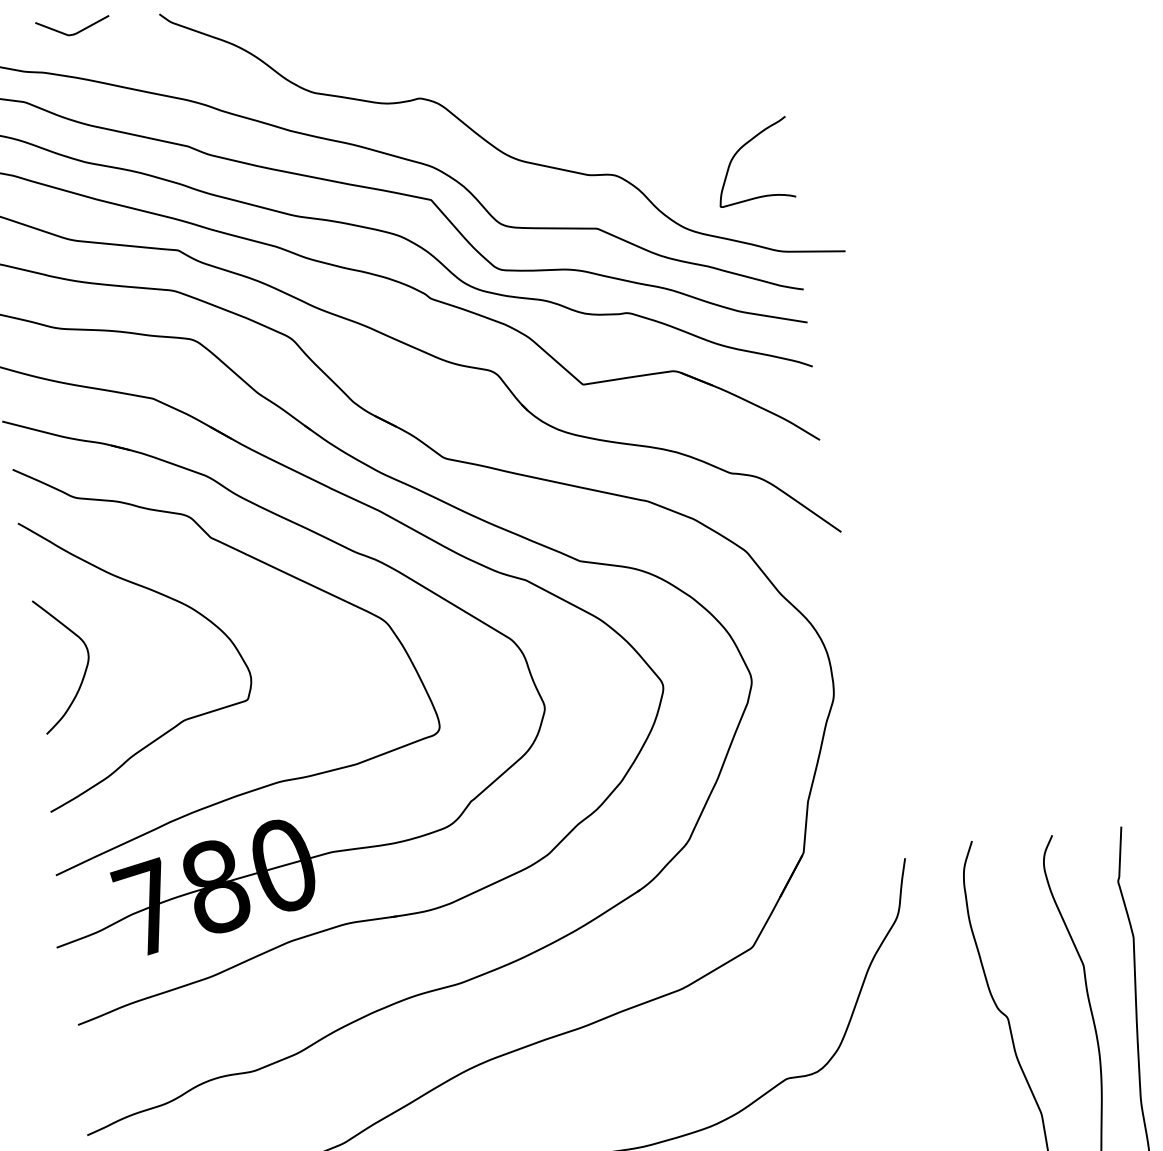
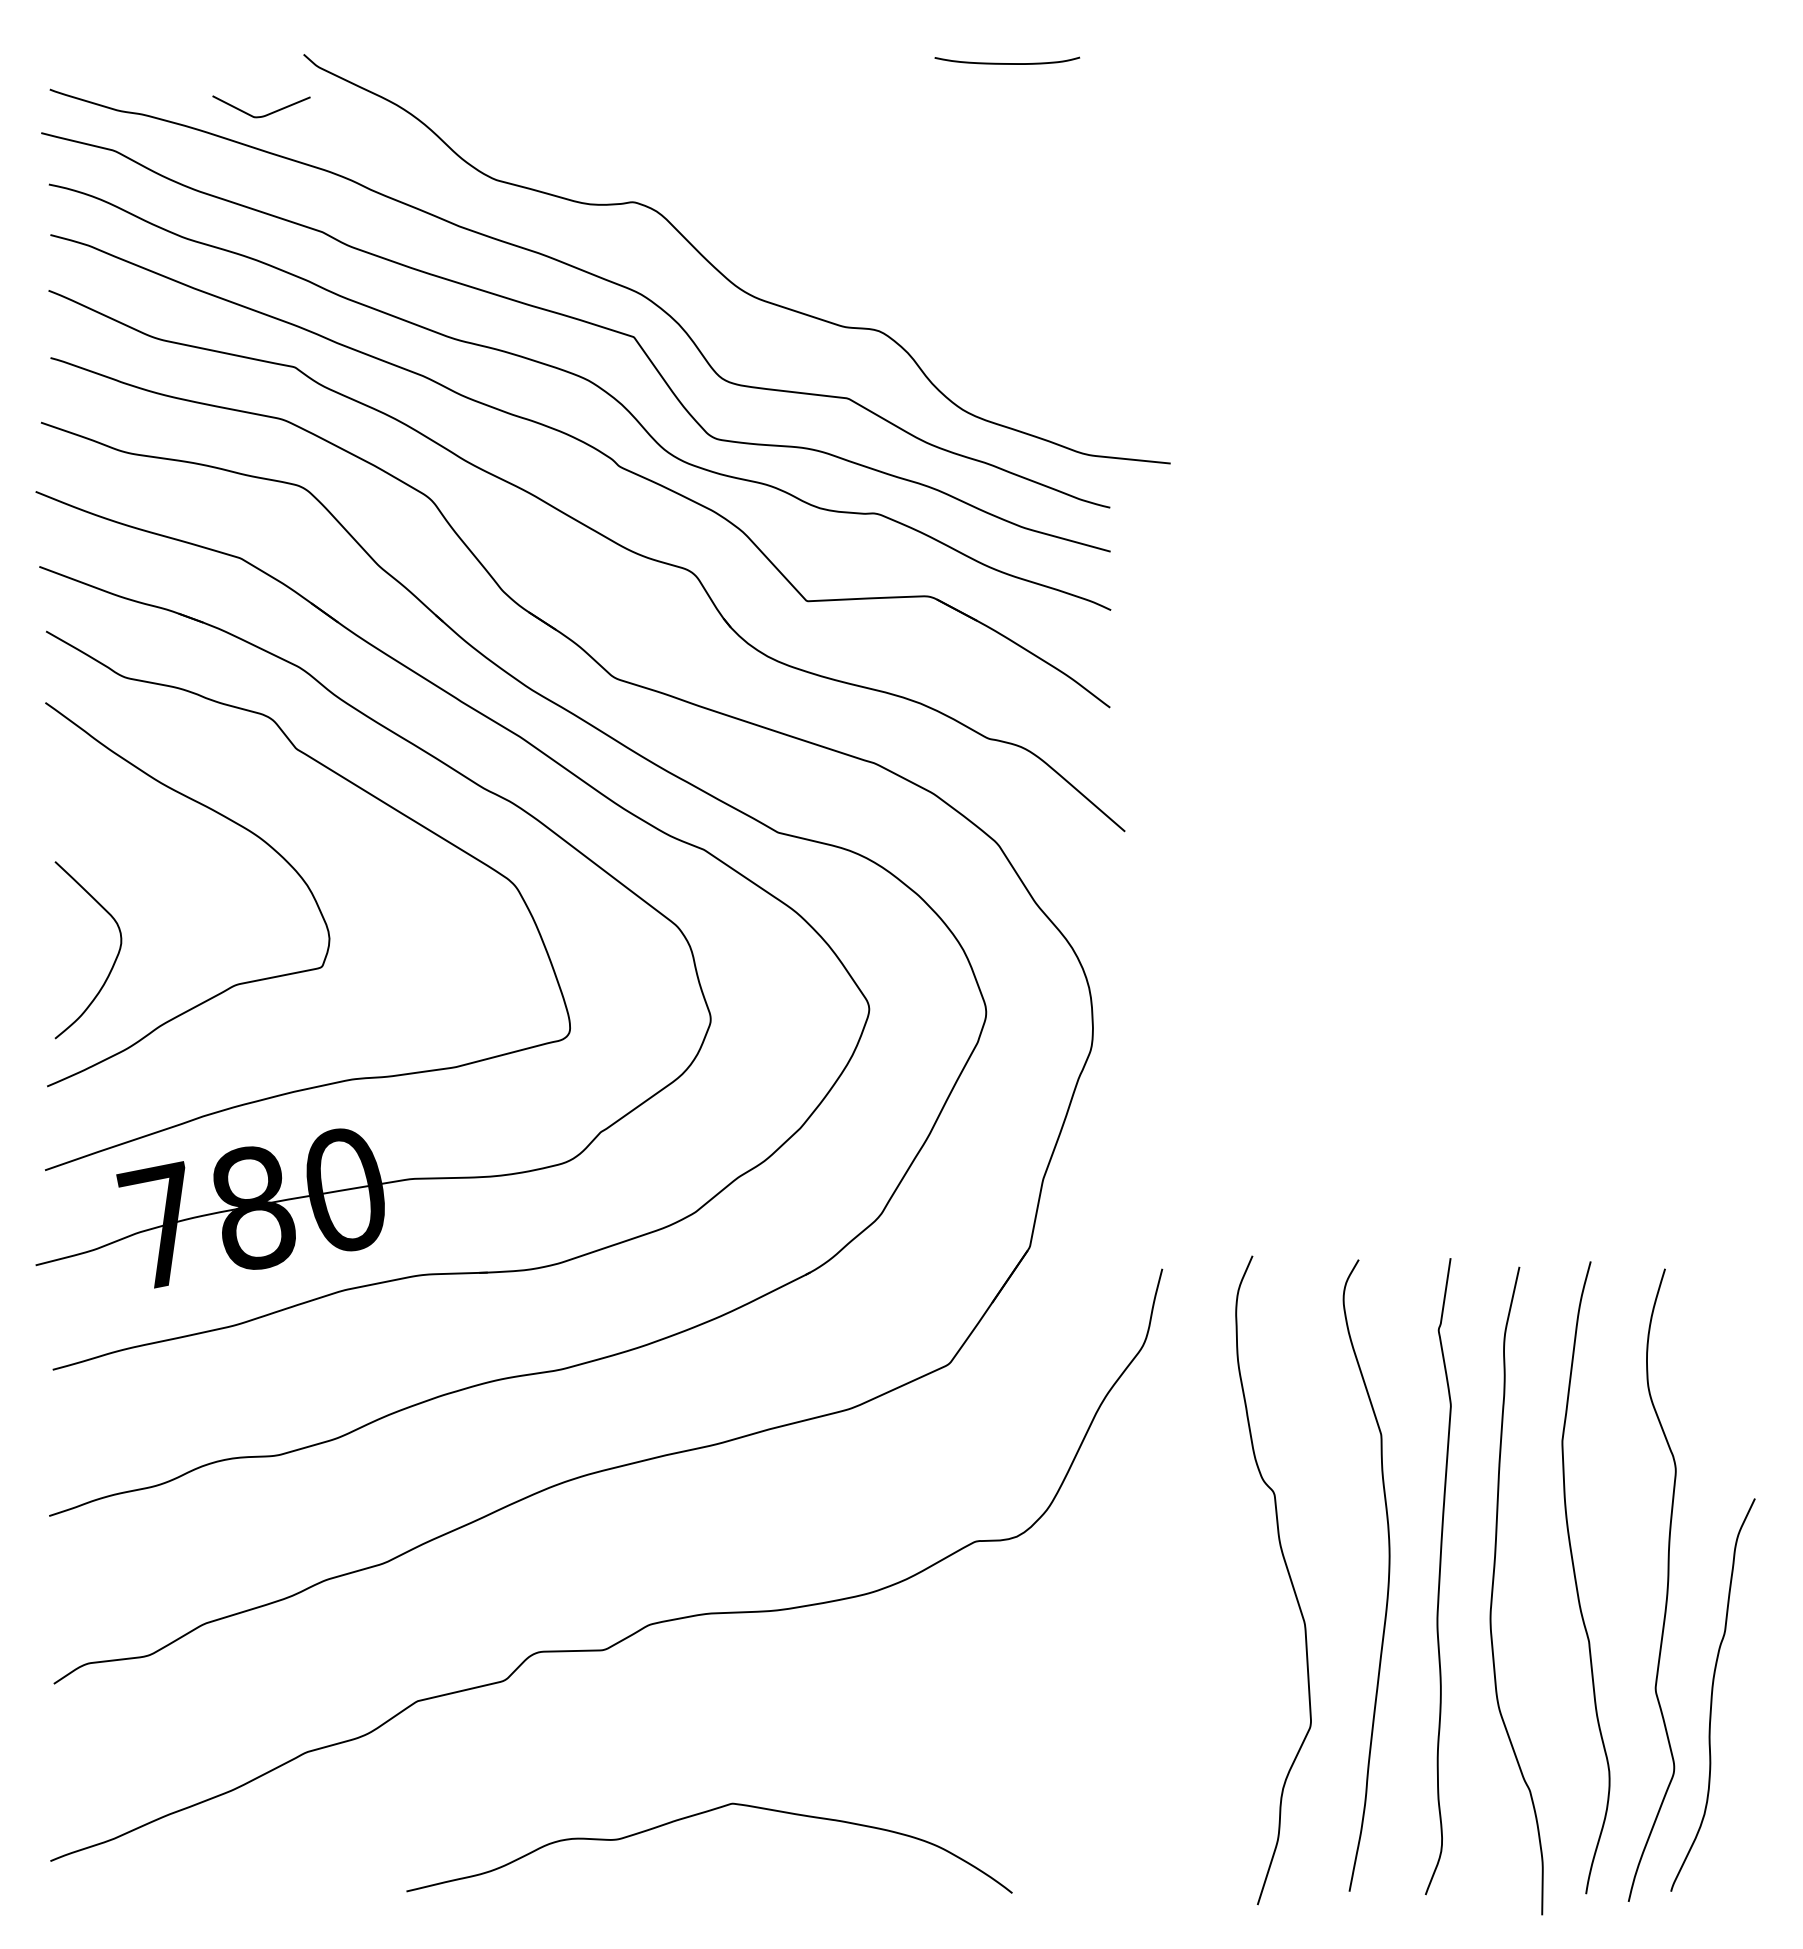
curve: (76, 32) -> (265, 114), moved
curve: (742, 148) -> (1049, 313), removed
curve: (84, 672) -> (113, 962), moved

